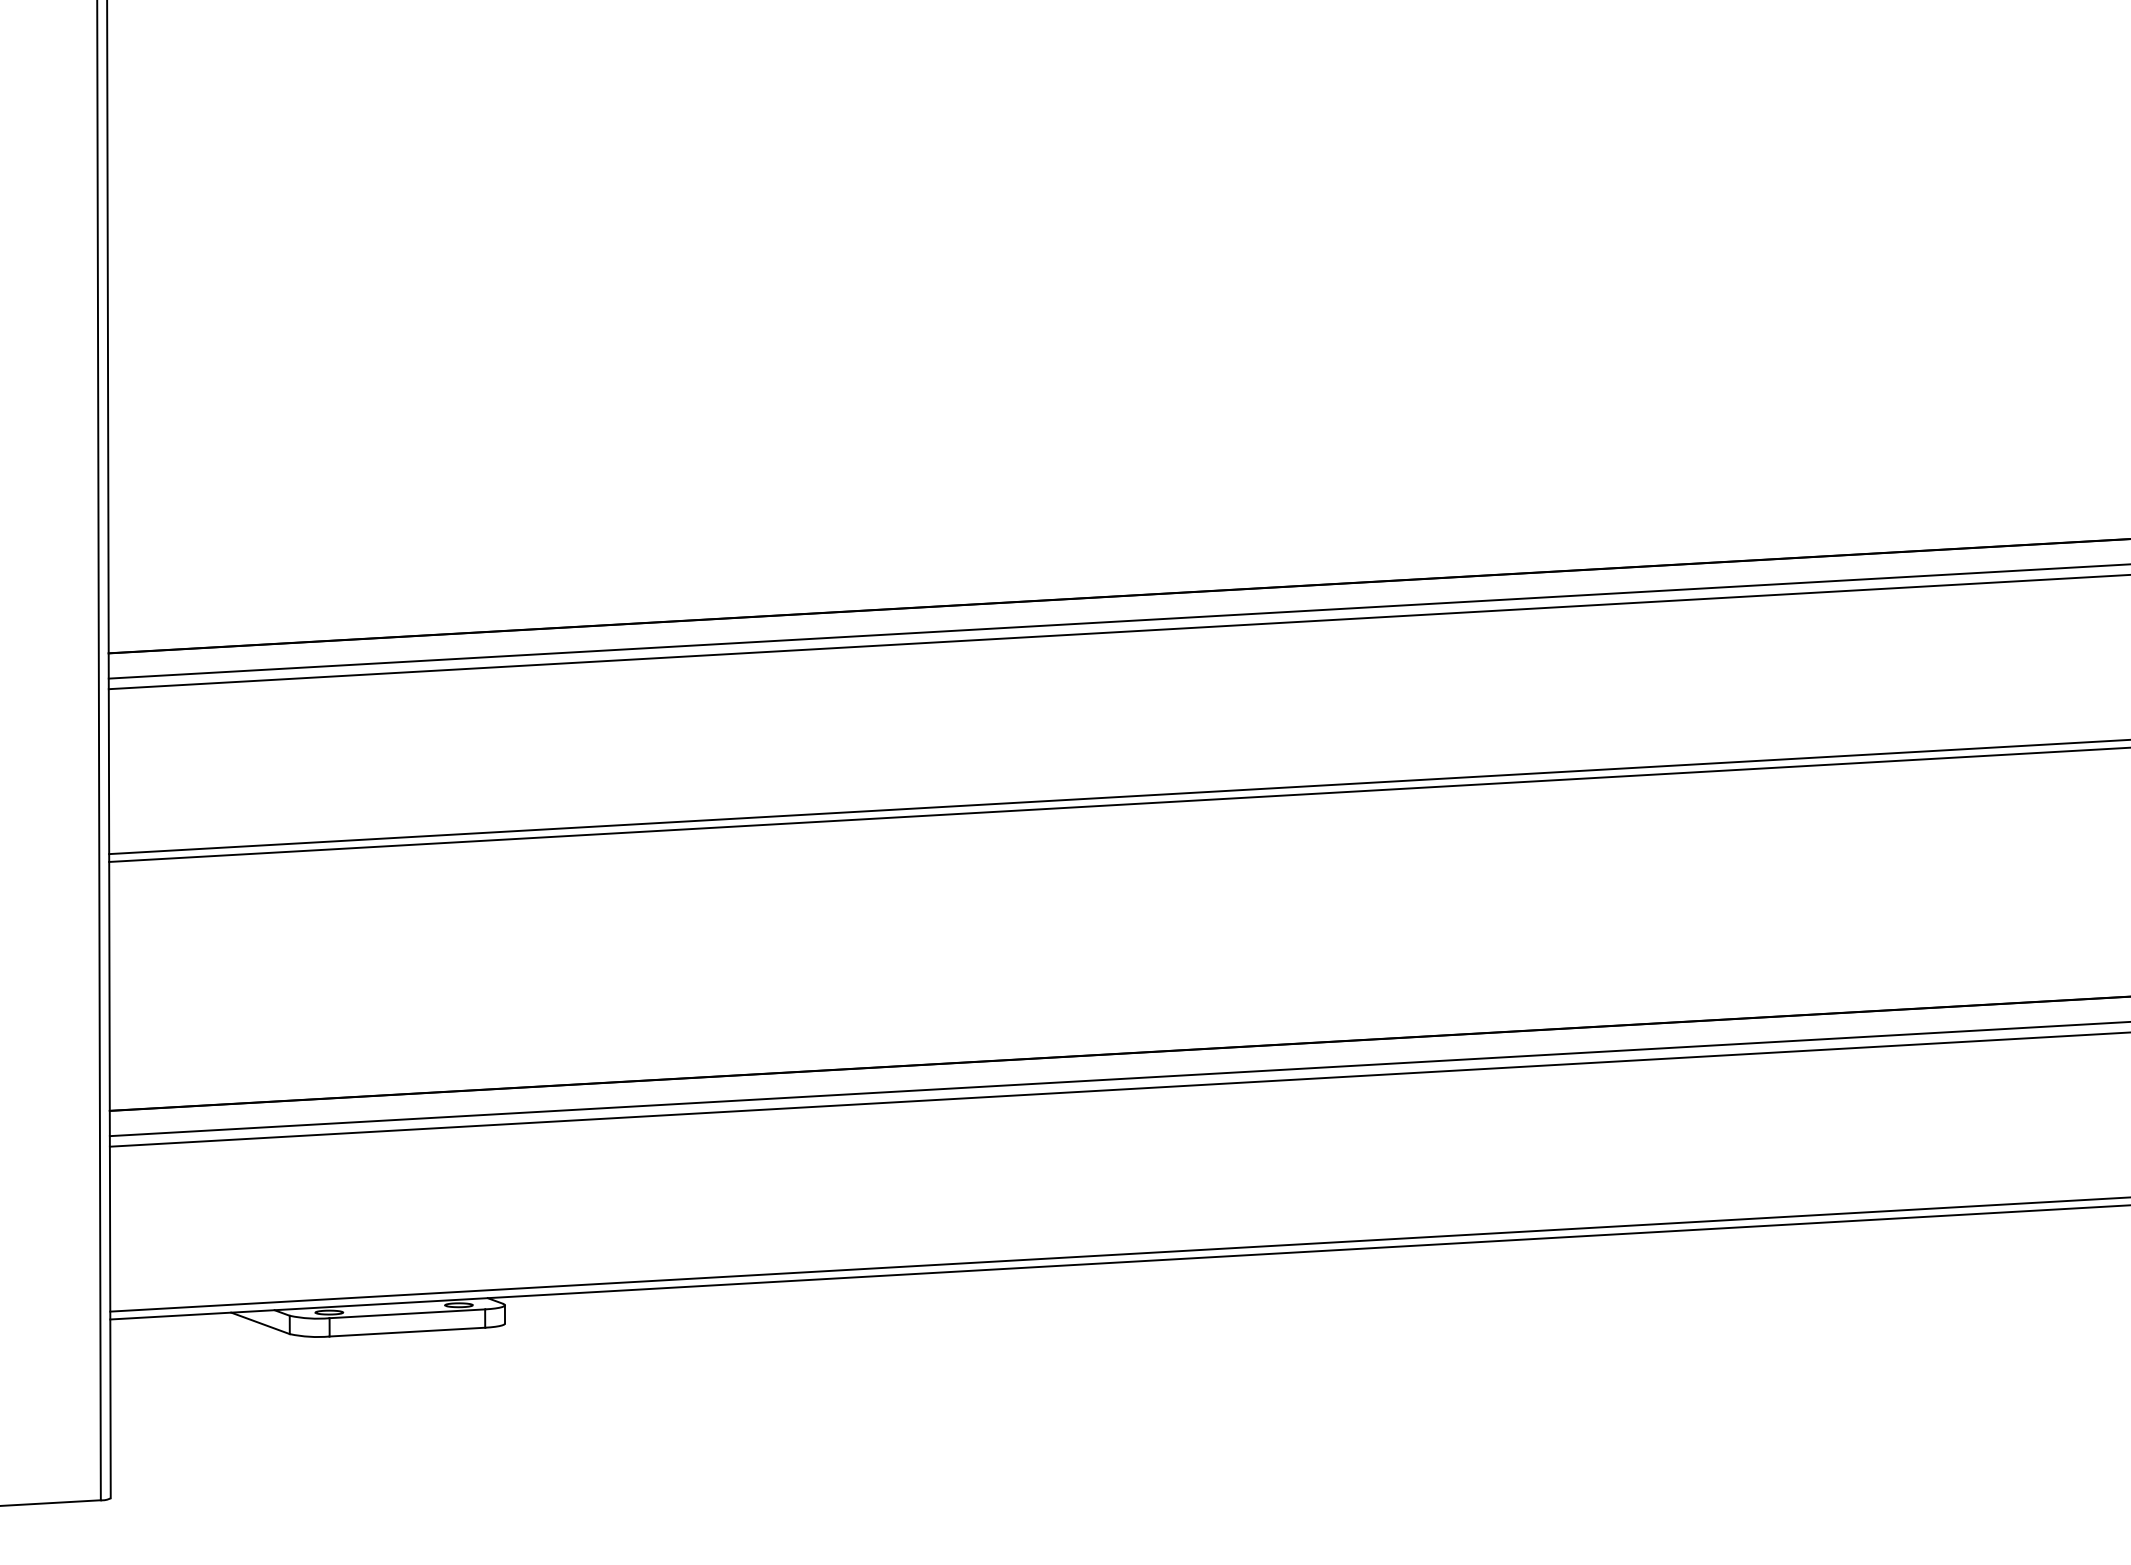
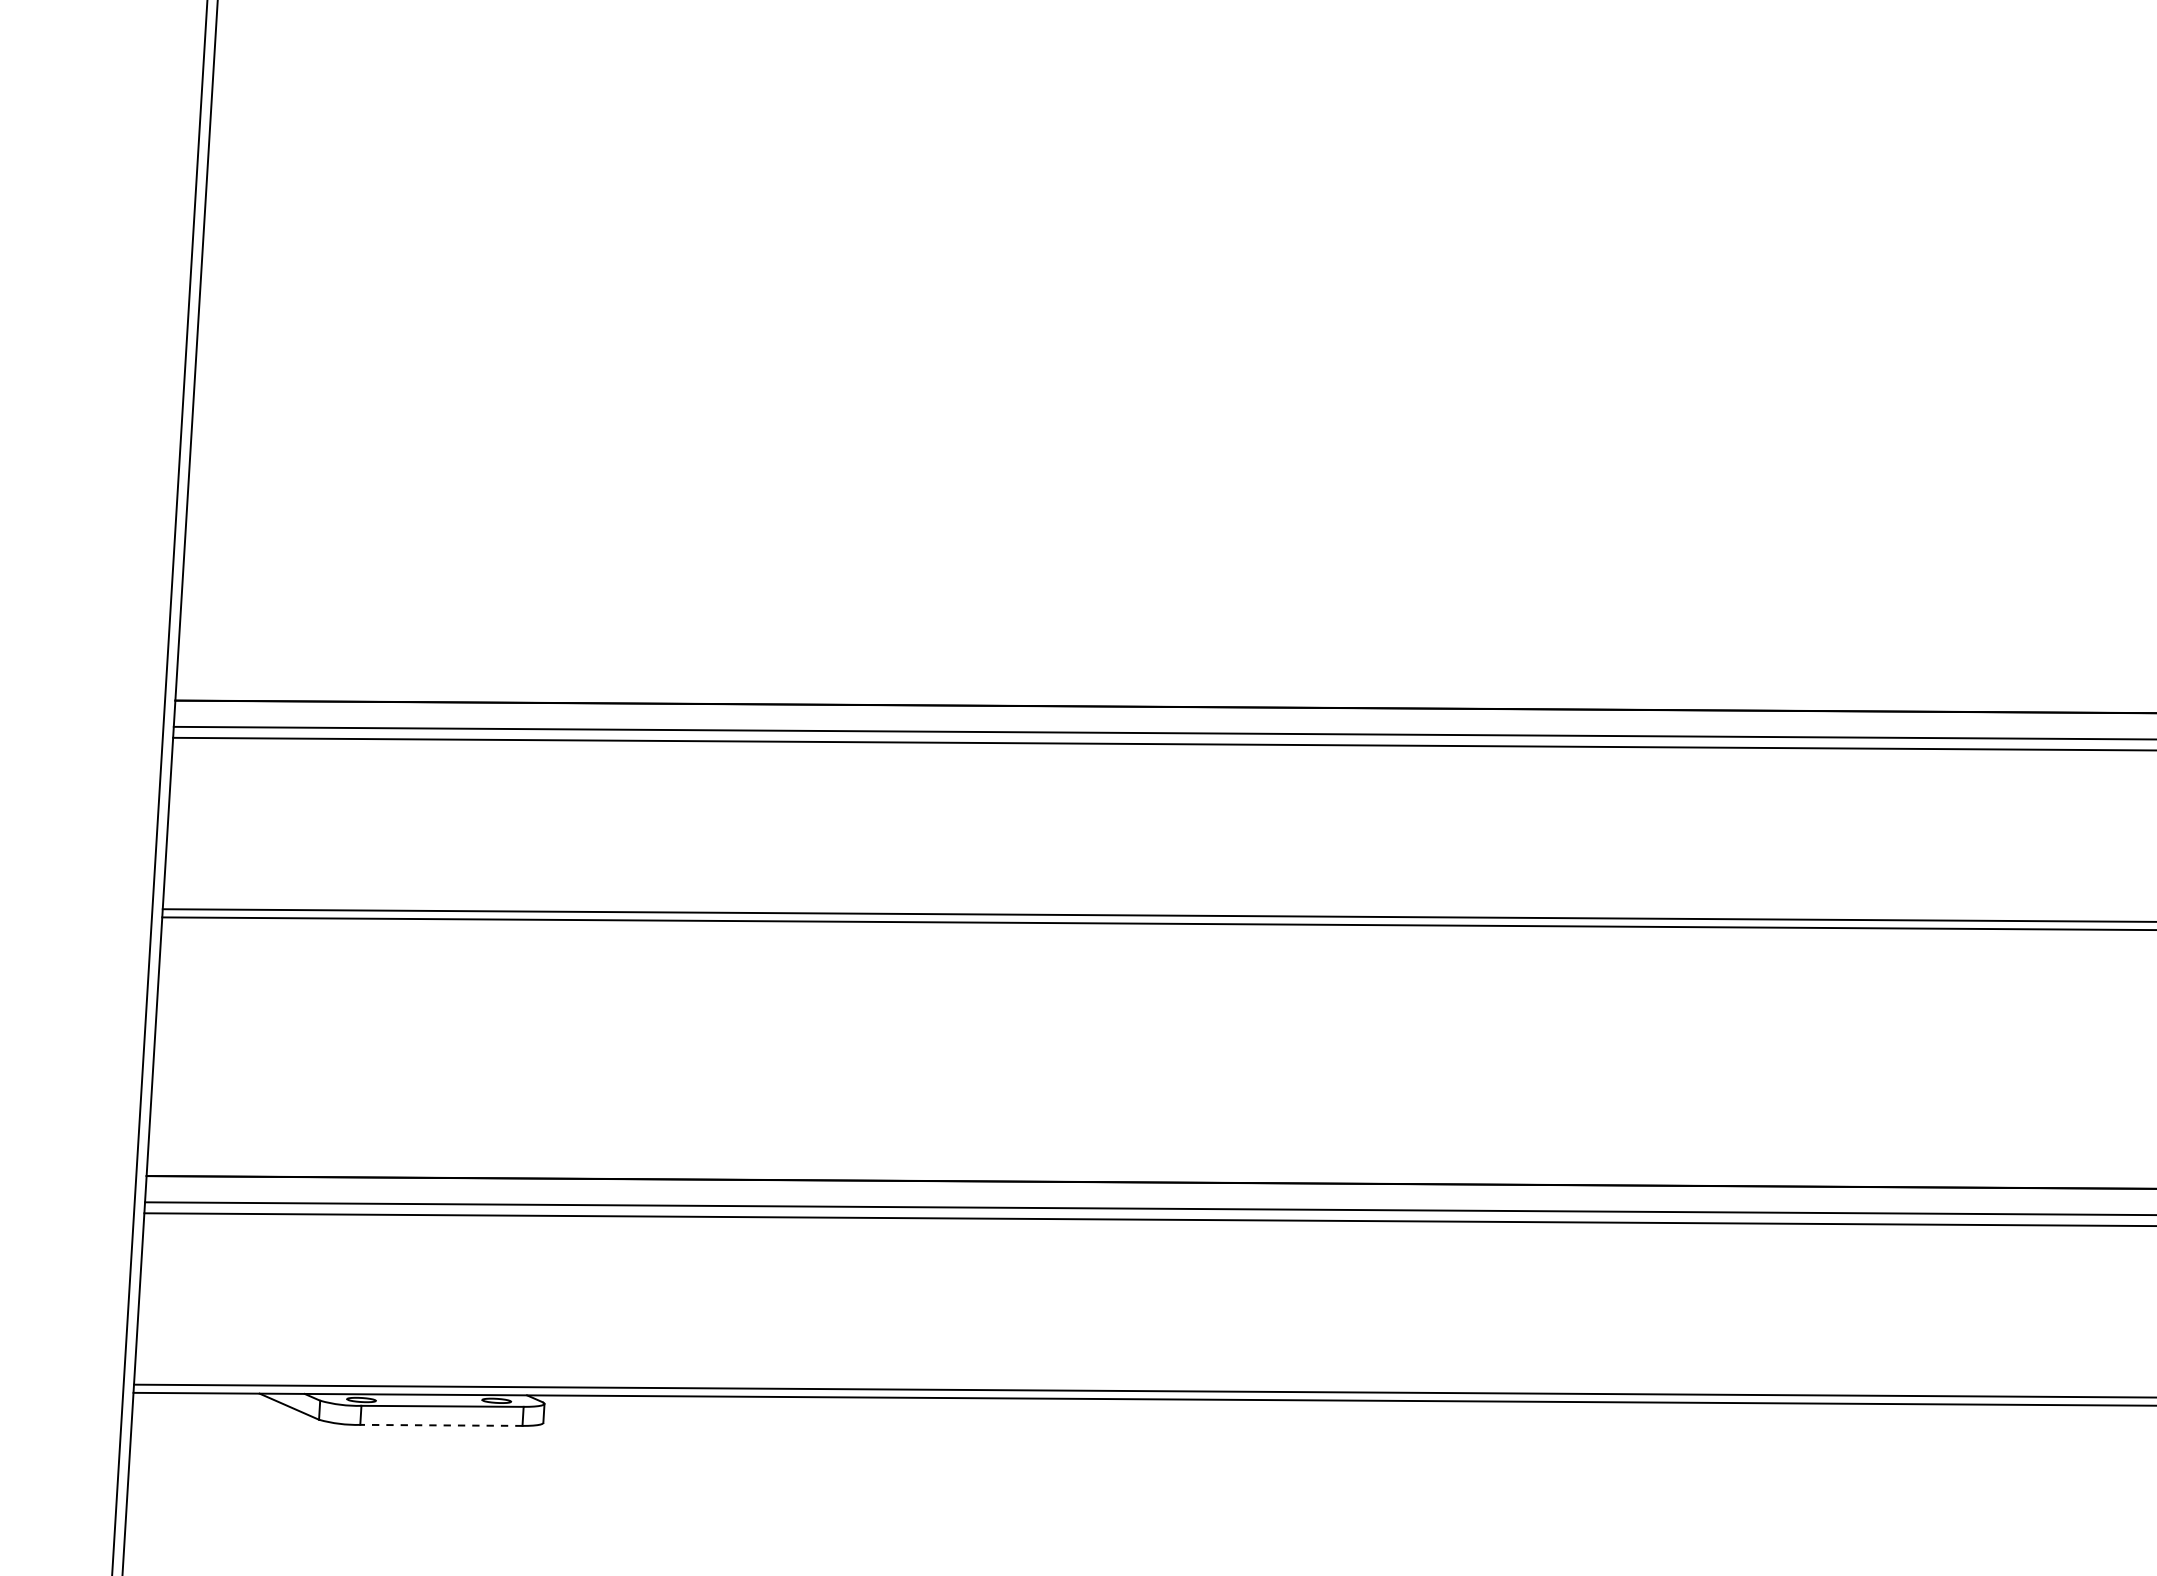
line: (407, 1332) -> (441, 1425), solid -> dashed

